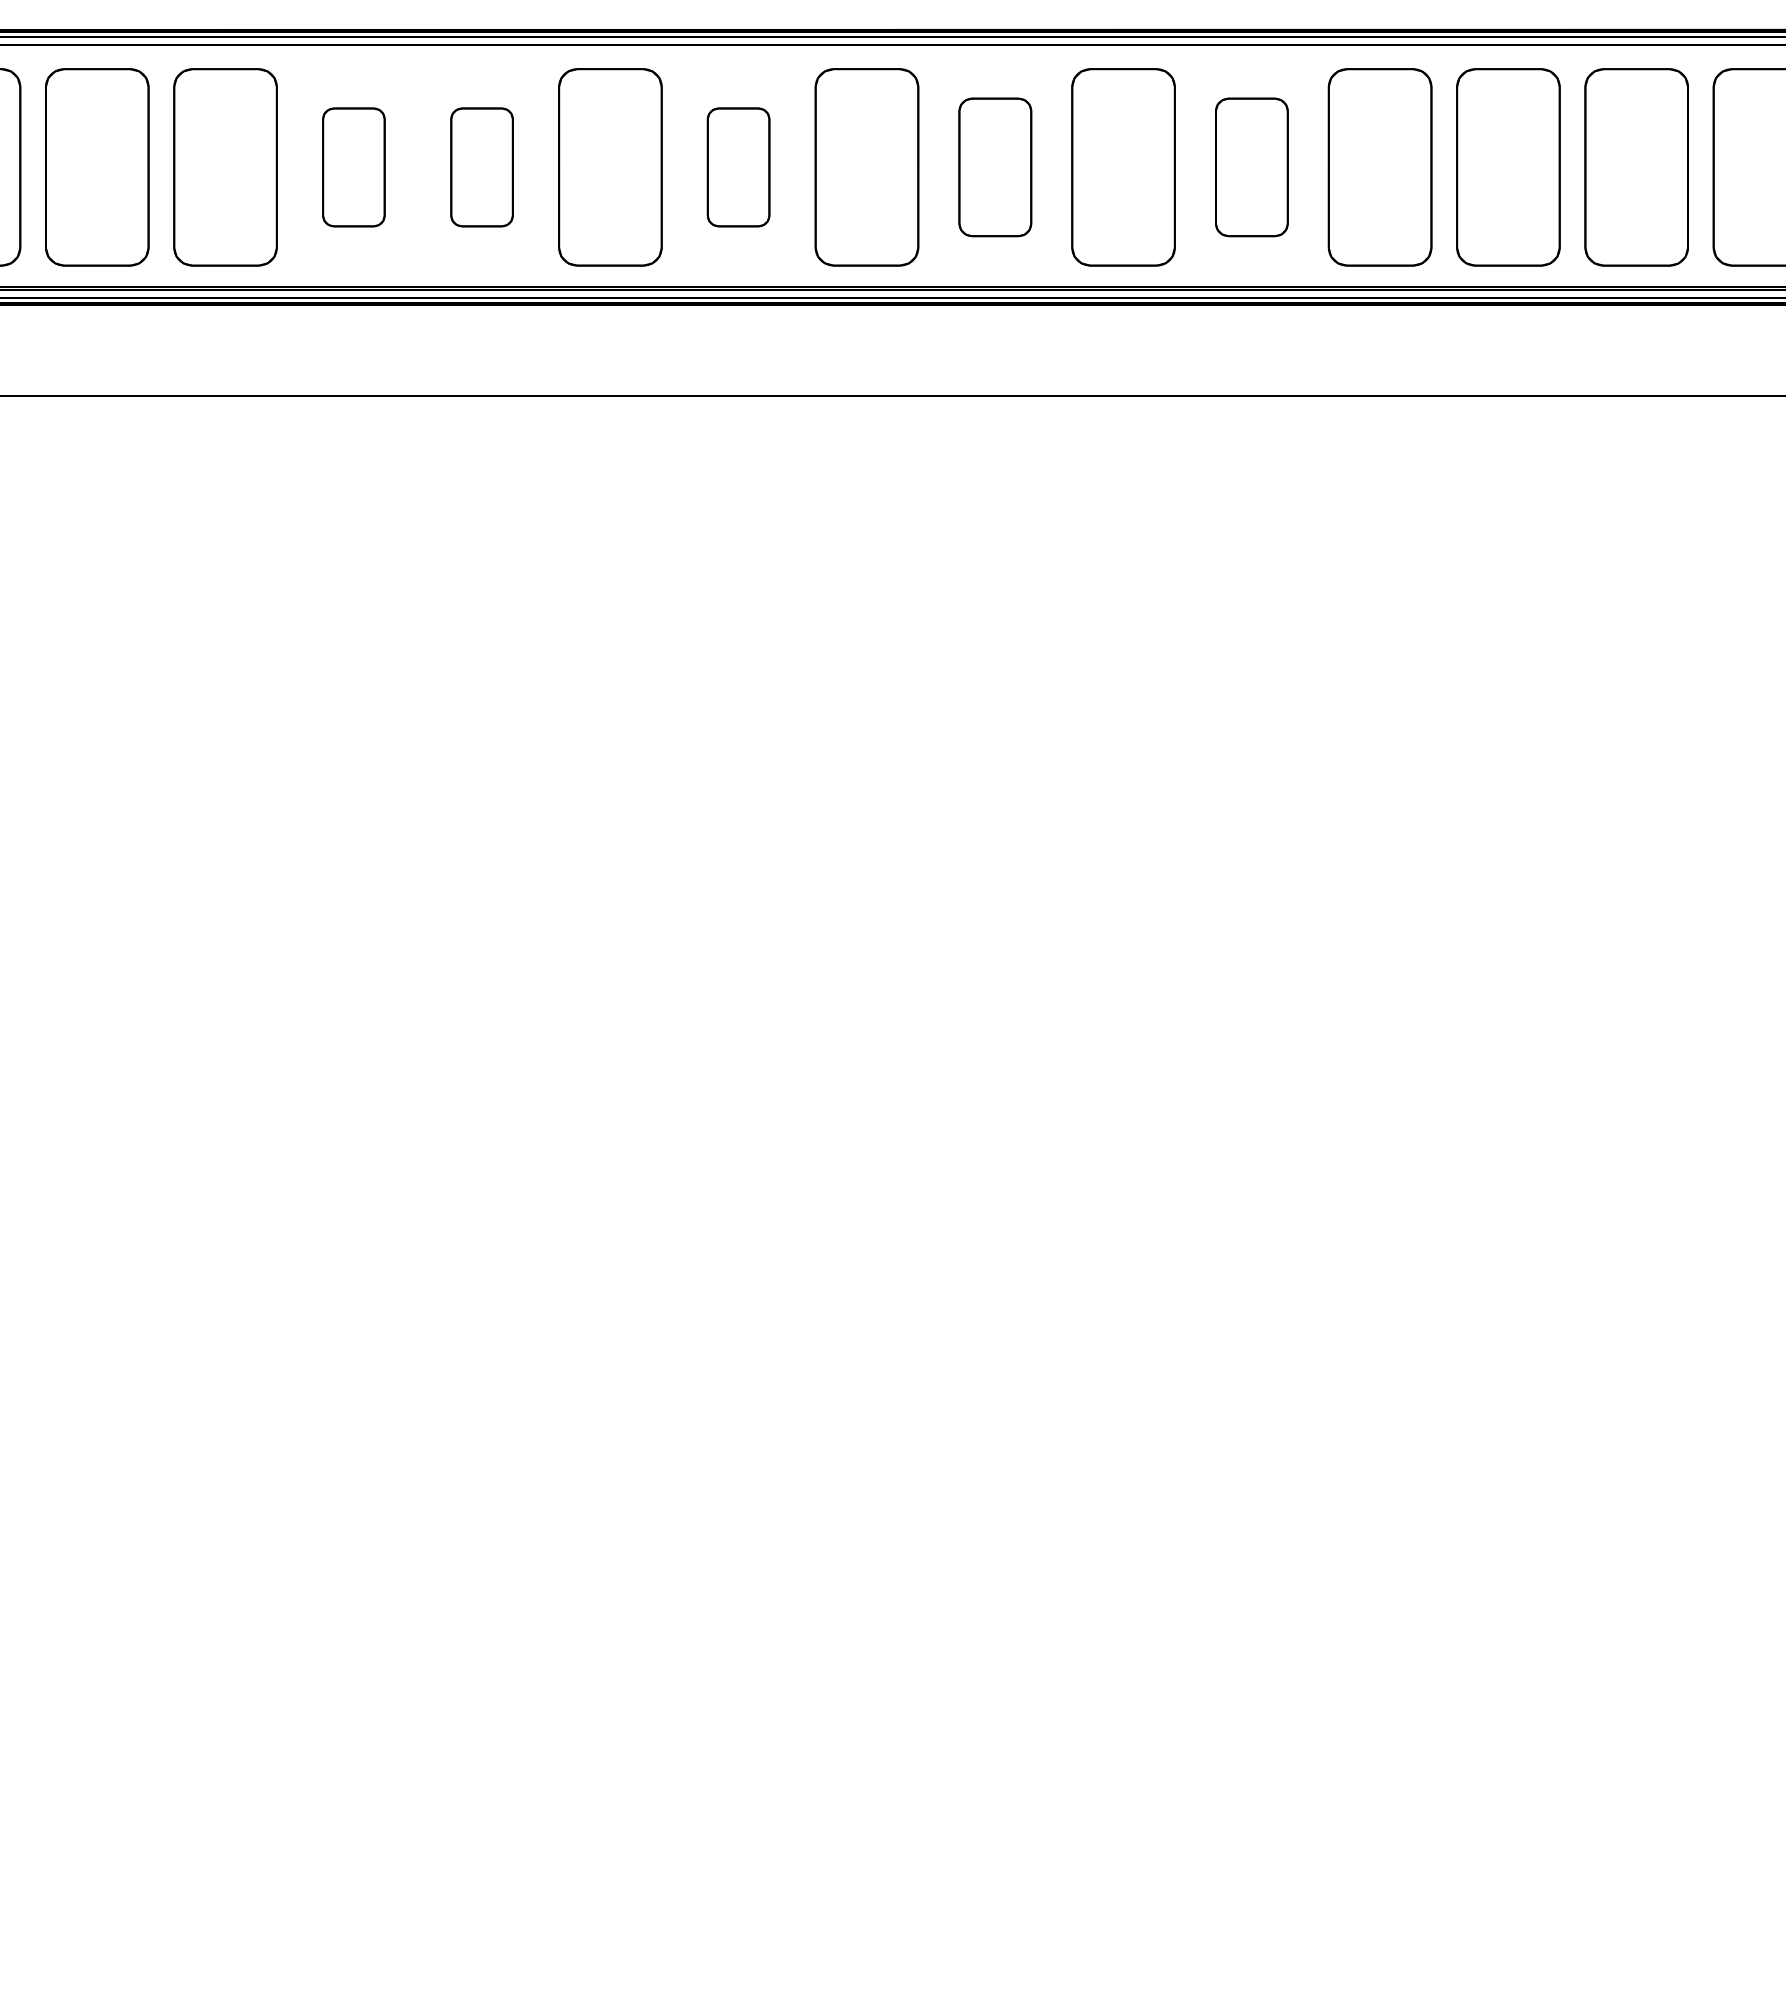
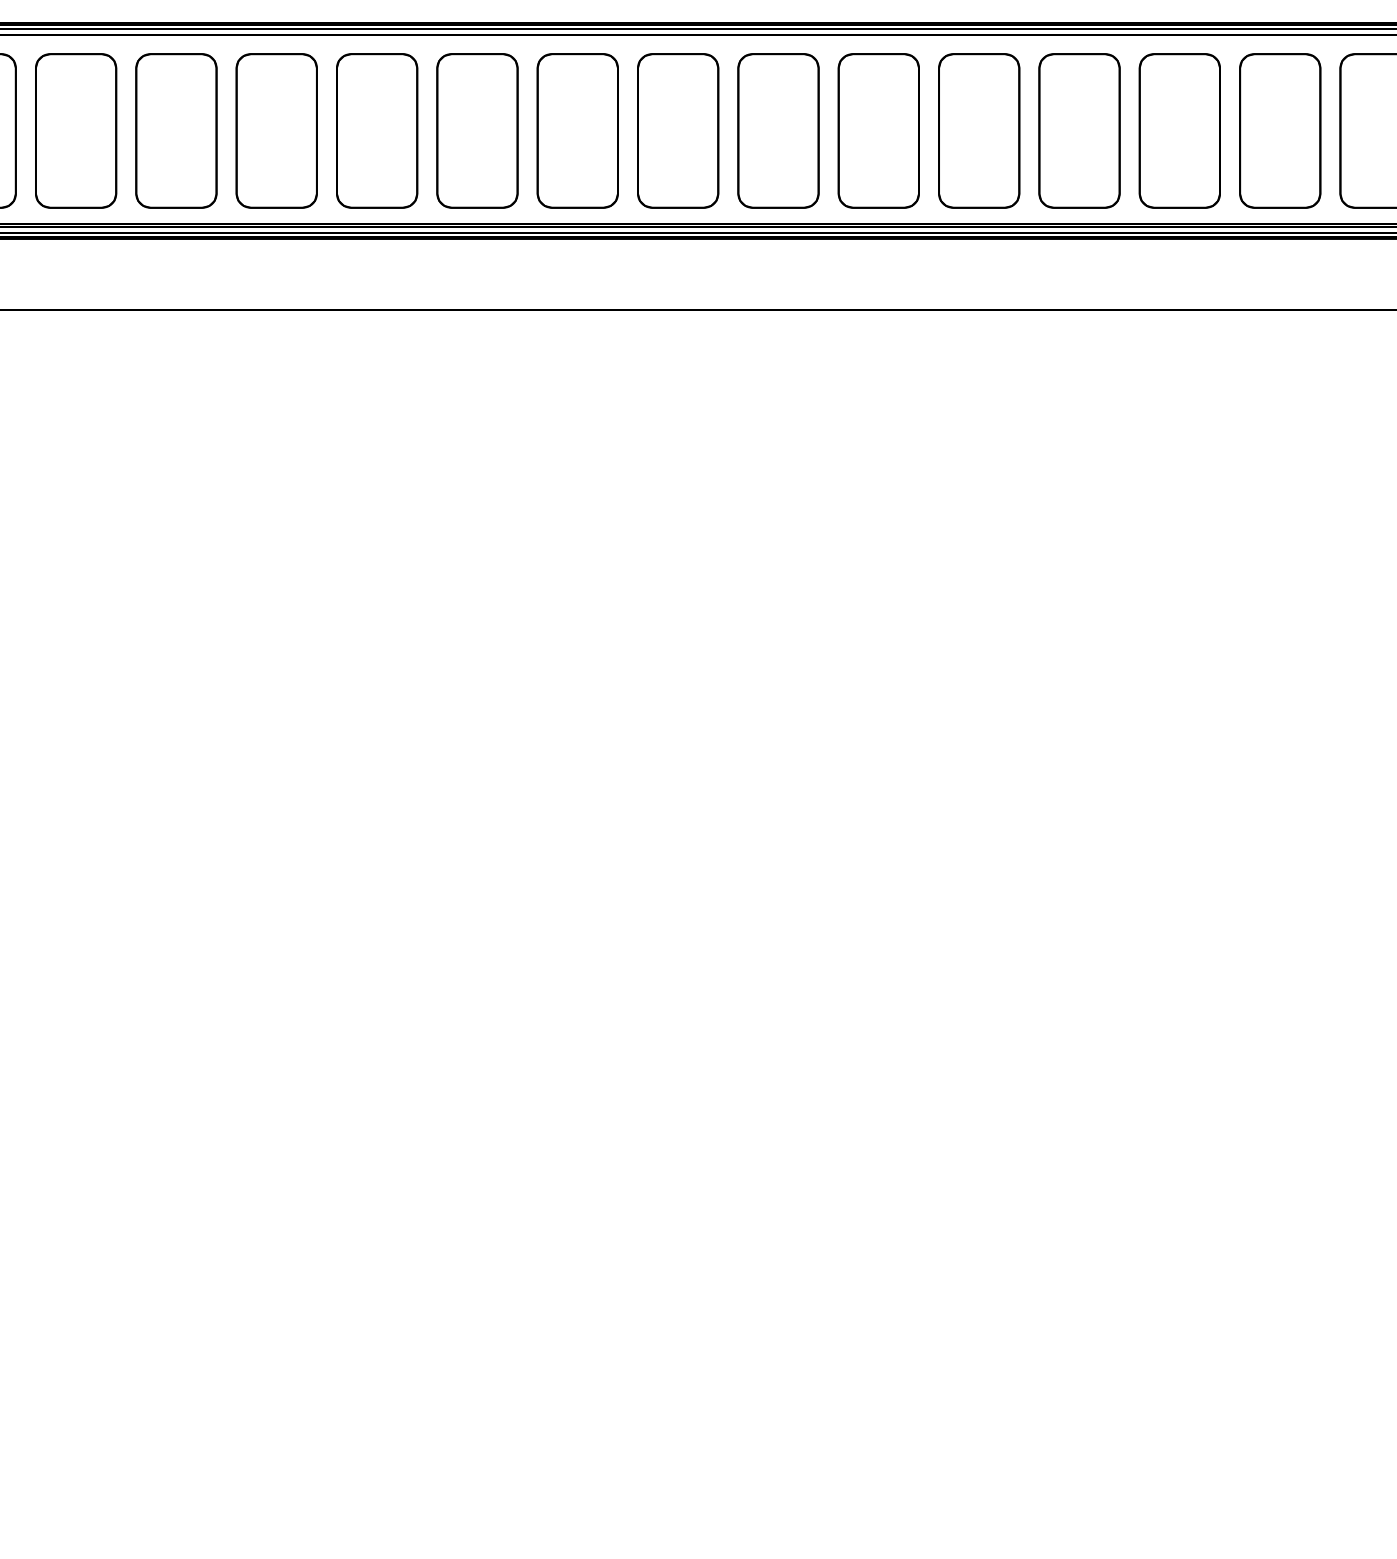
part: (353, 167) -> (276, 131), size x1.67
part: (481, 167) -> (376, 131), size x1.67
part: (738, 167) -> (577, 131), size x1.67
part: (995, 167) -> (778, 131), size x1.43
part: (1251, 167) -> (978, 131), size x1.43

